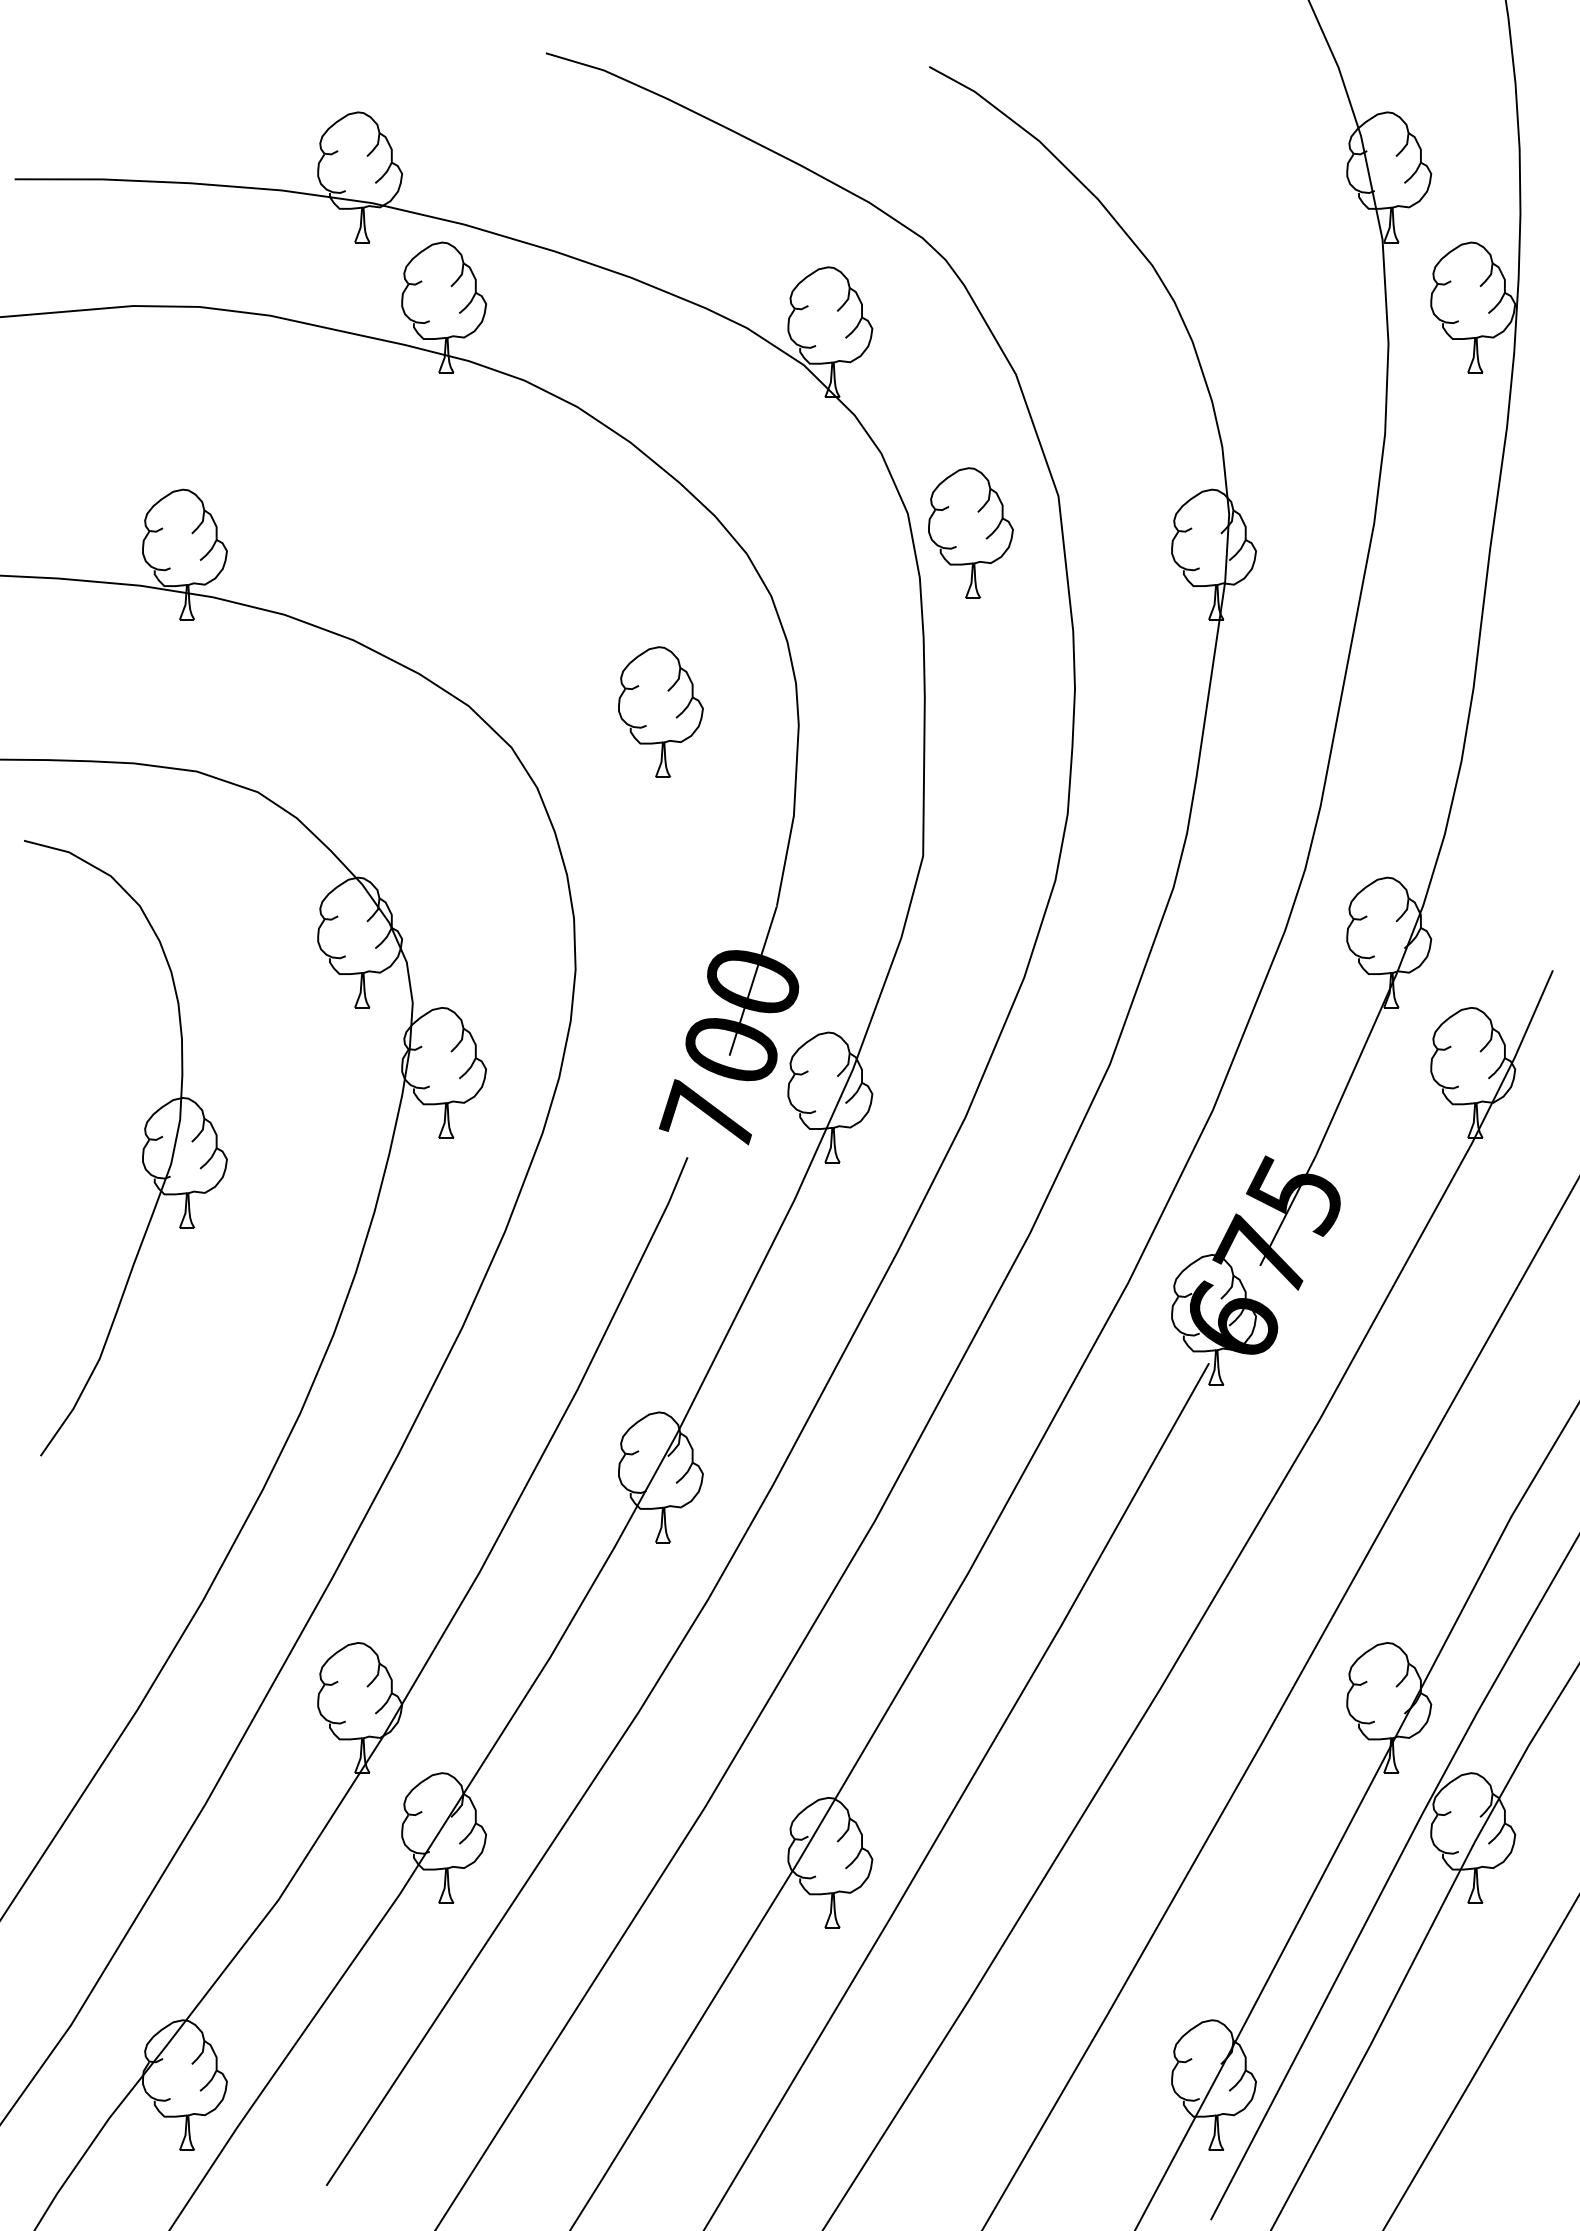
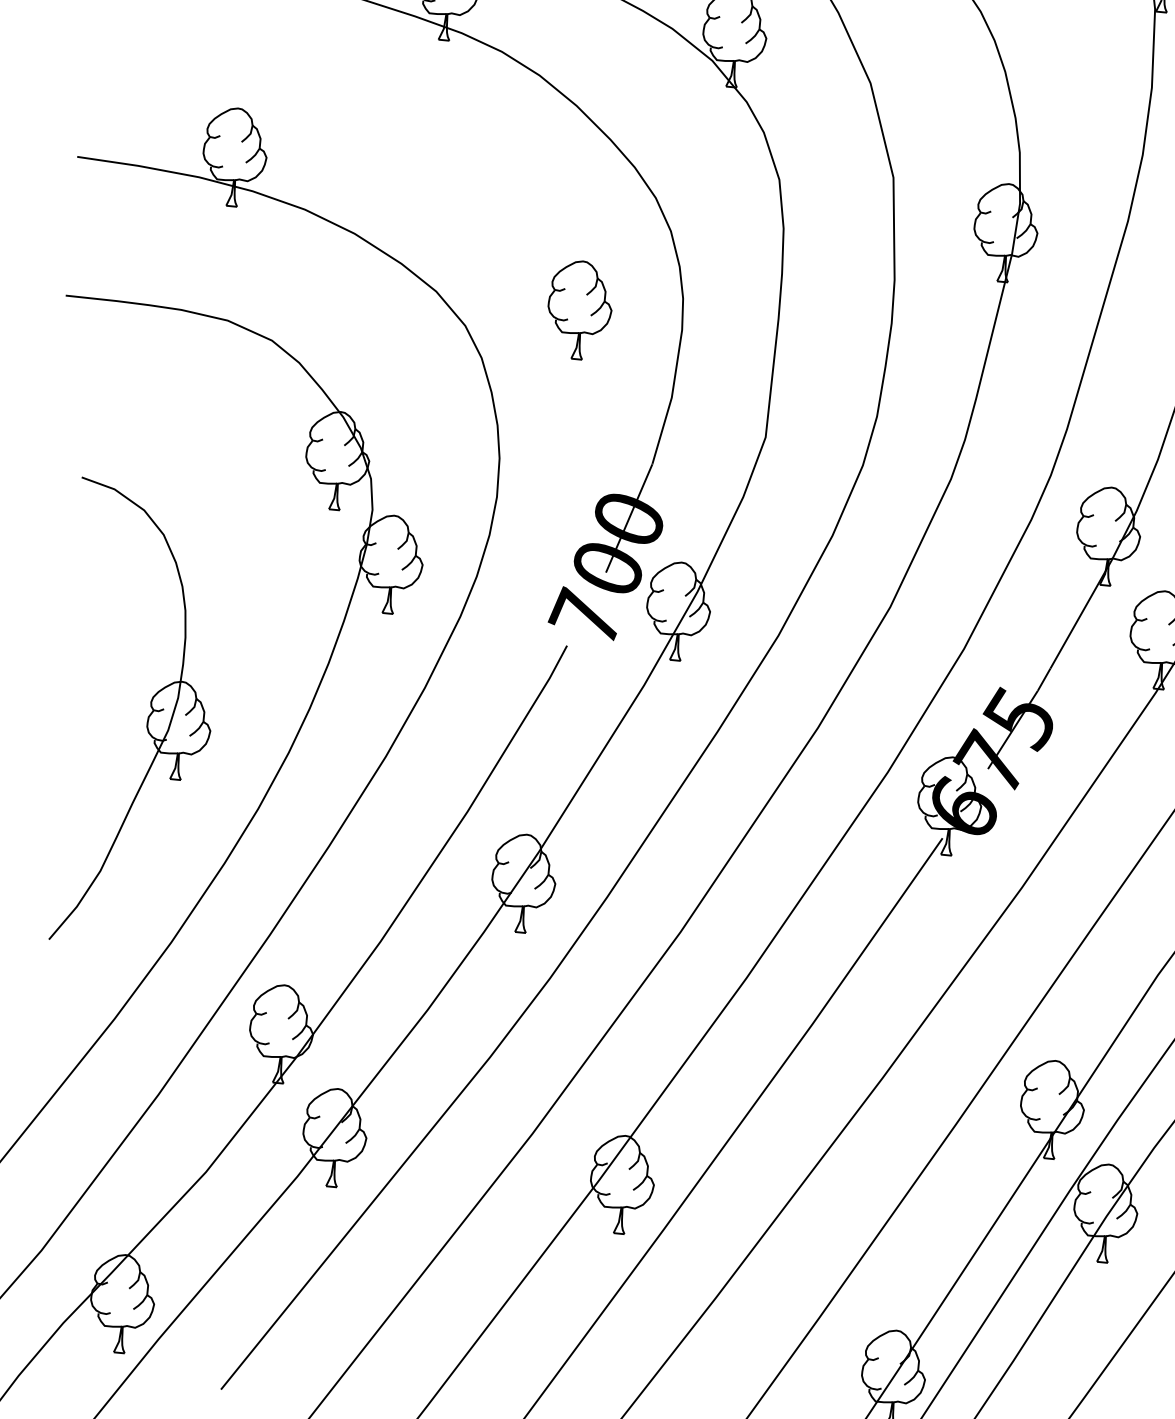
part: (970, 532) -> (824, 198), removed
part: (142, 1149) -> (147, 717), moved

